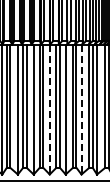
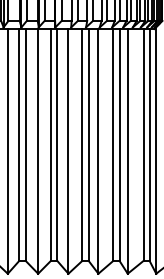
line: (49, 109) -> (37, 150), dashed -> solid
line: (81, 109) -> (98, 150), dashed -> solid

